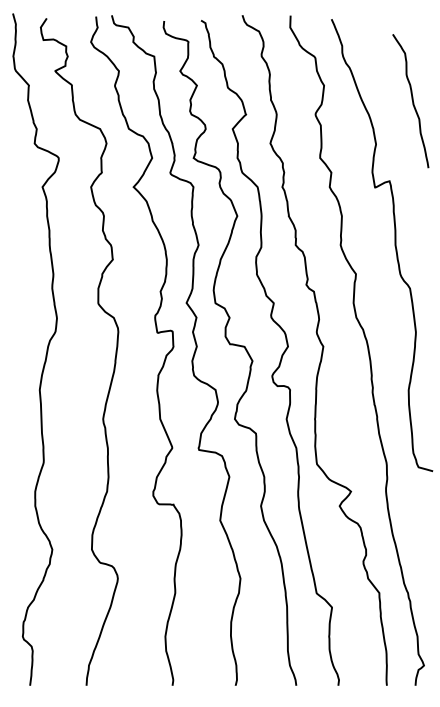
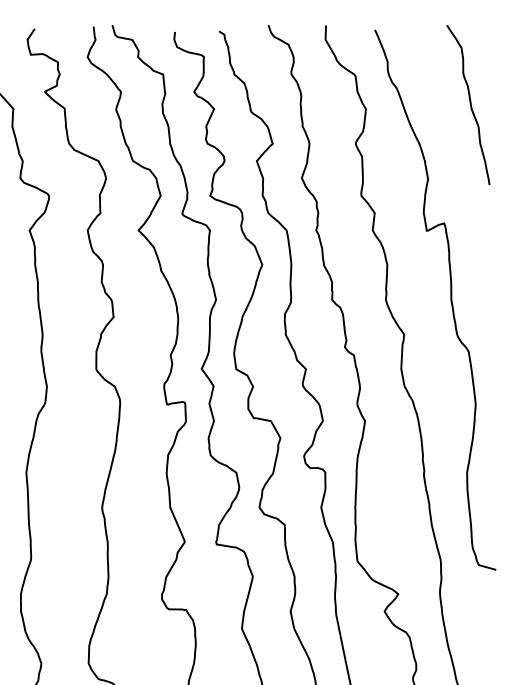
curve: (412, 101) -> (470, 105), moved

